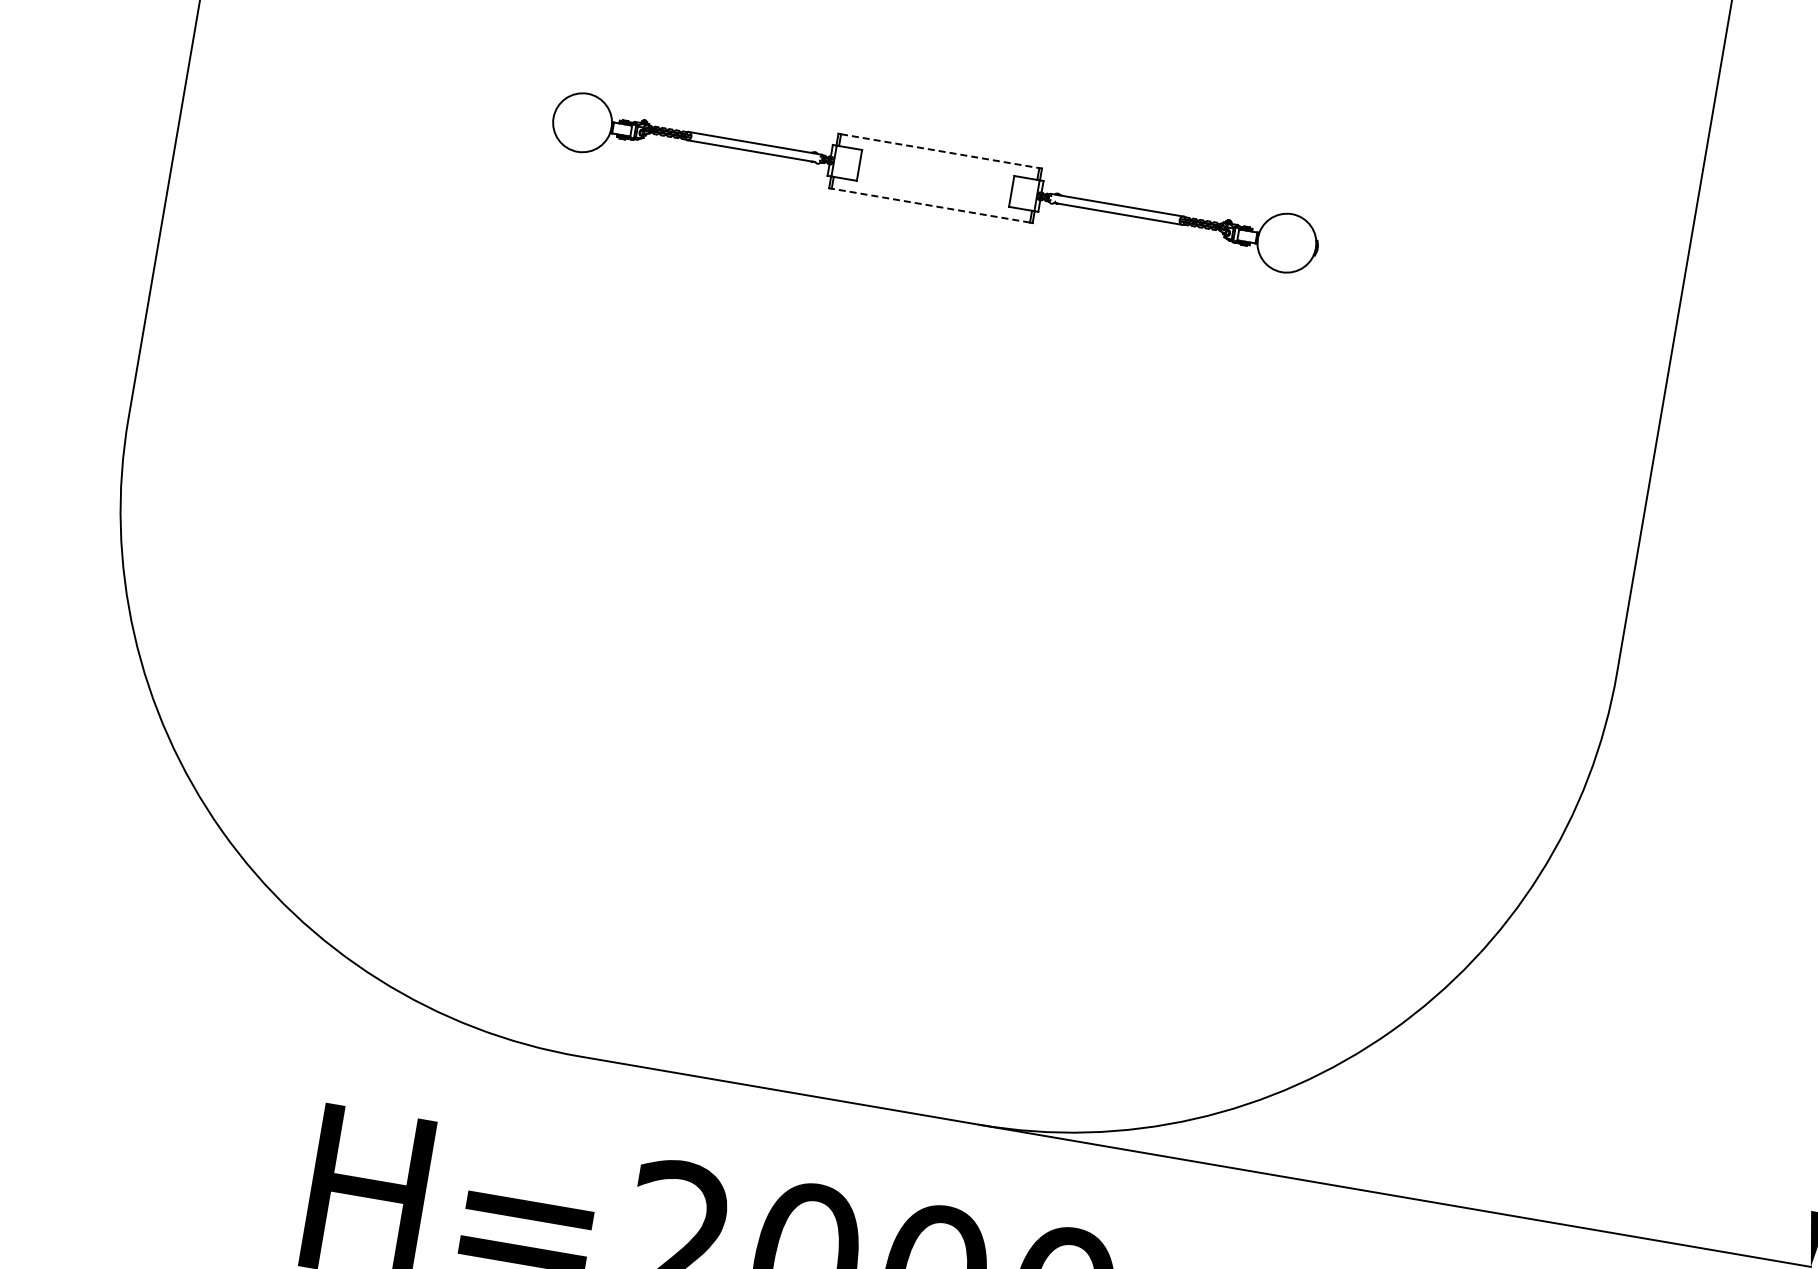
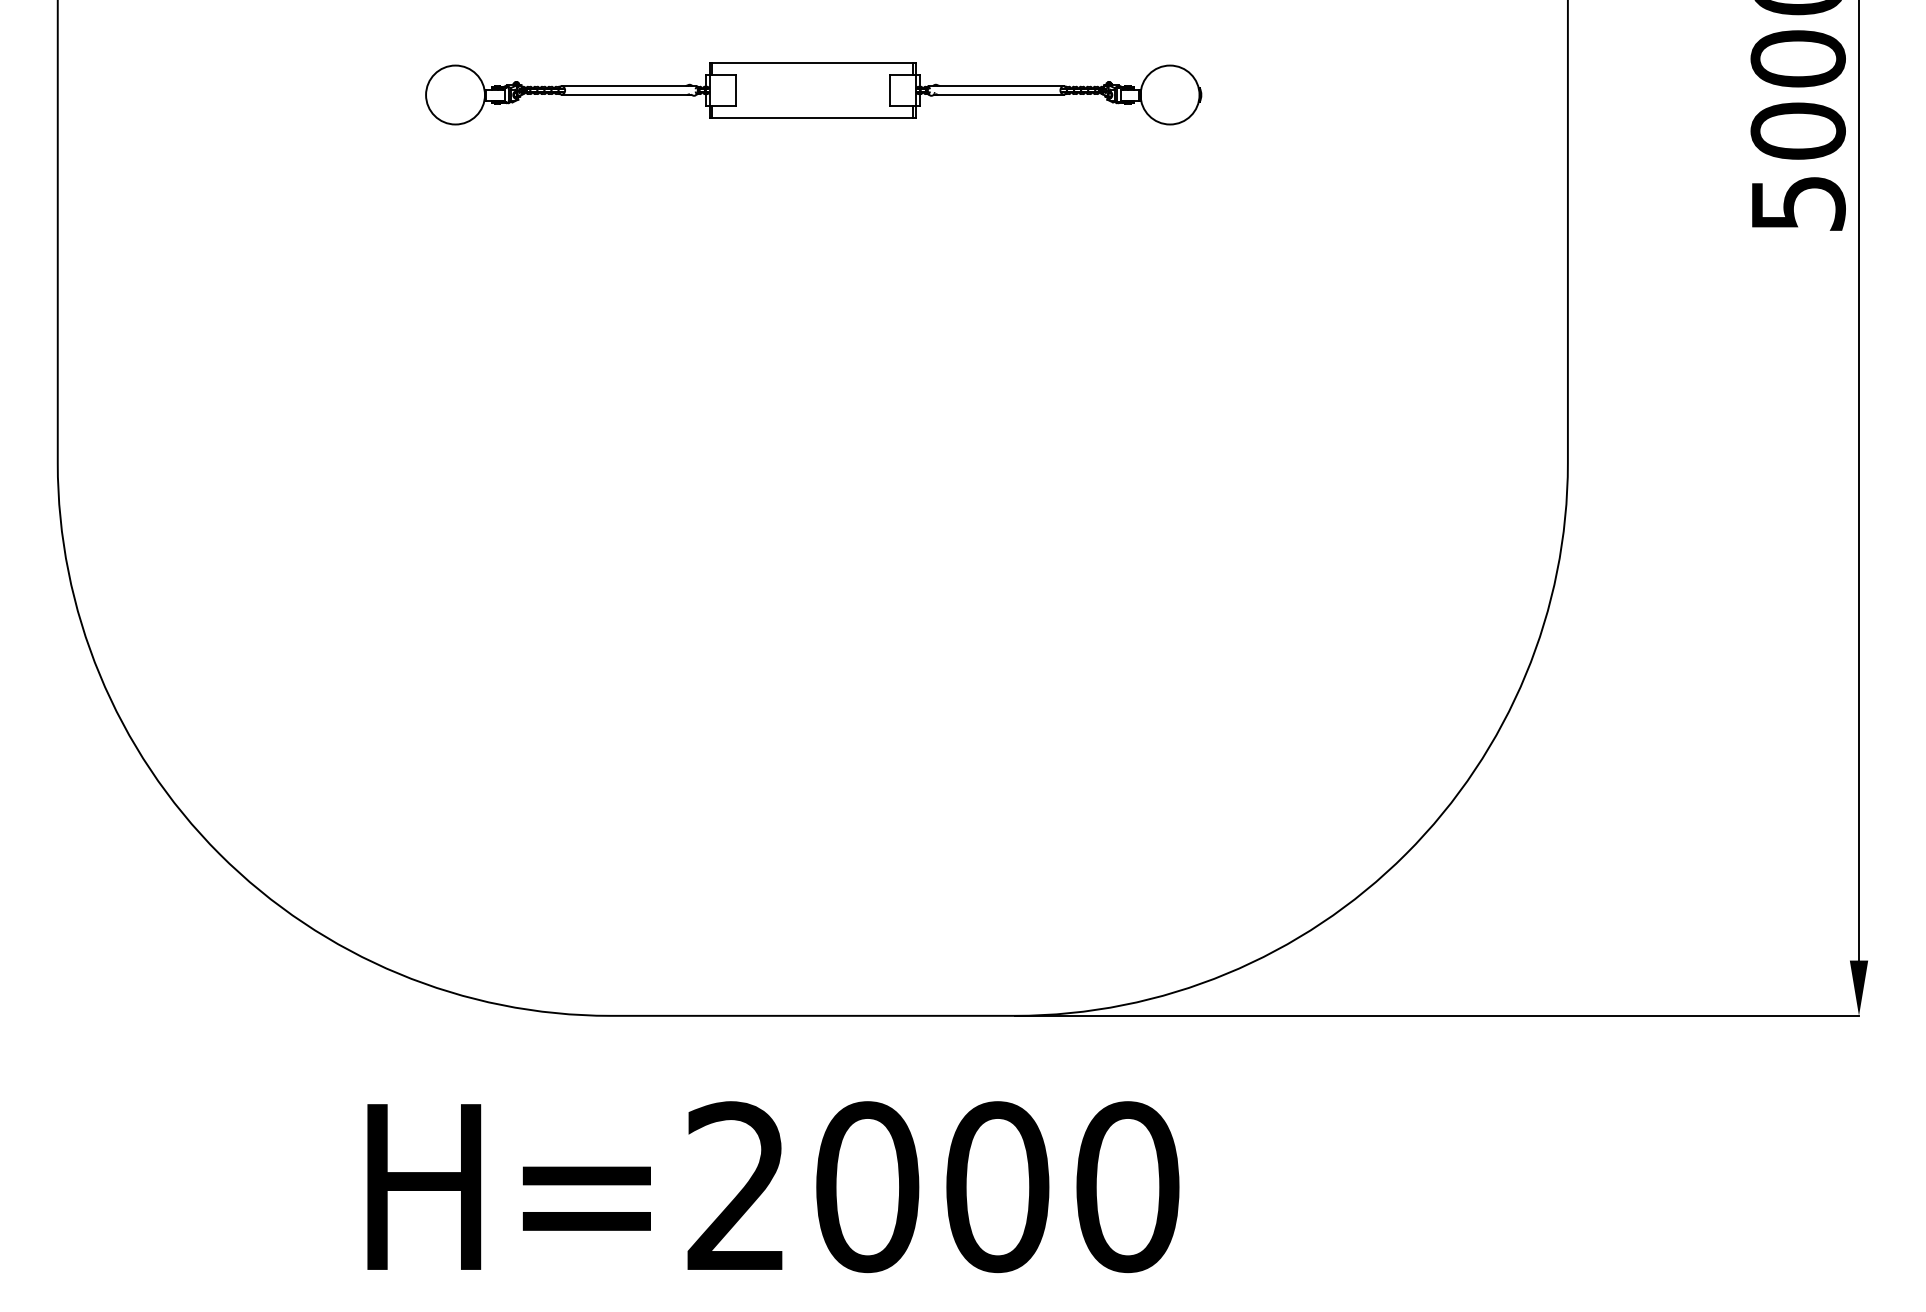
line: (939, 150) -> (812, 62), dashed -> solid
line: (930, 206) -> (812, 118), dashed -> solid

